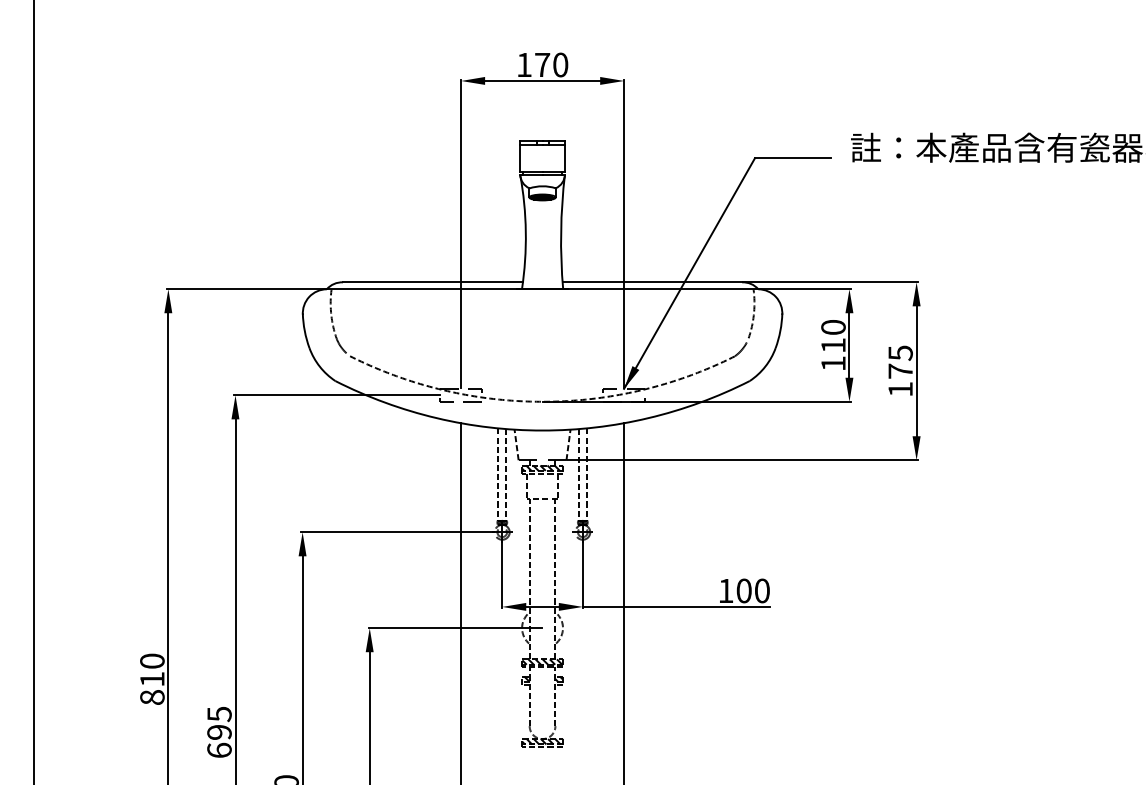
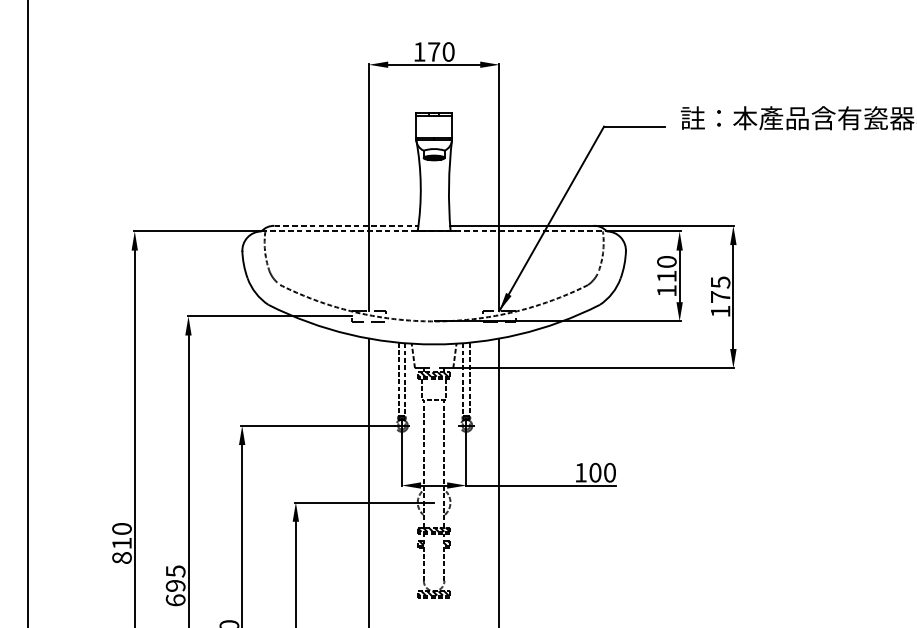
line: (432, 282) -> (346, 226), solid -> dashed
line: (542, 289) -> (434, 231), solid -> dashed

